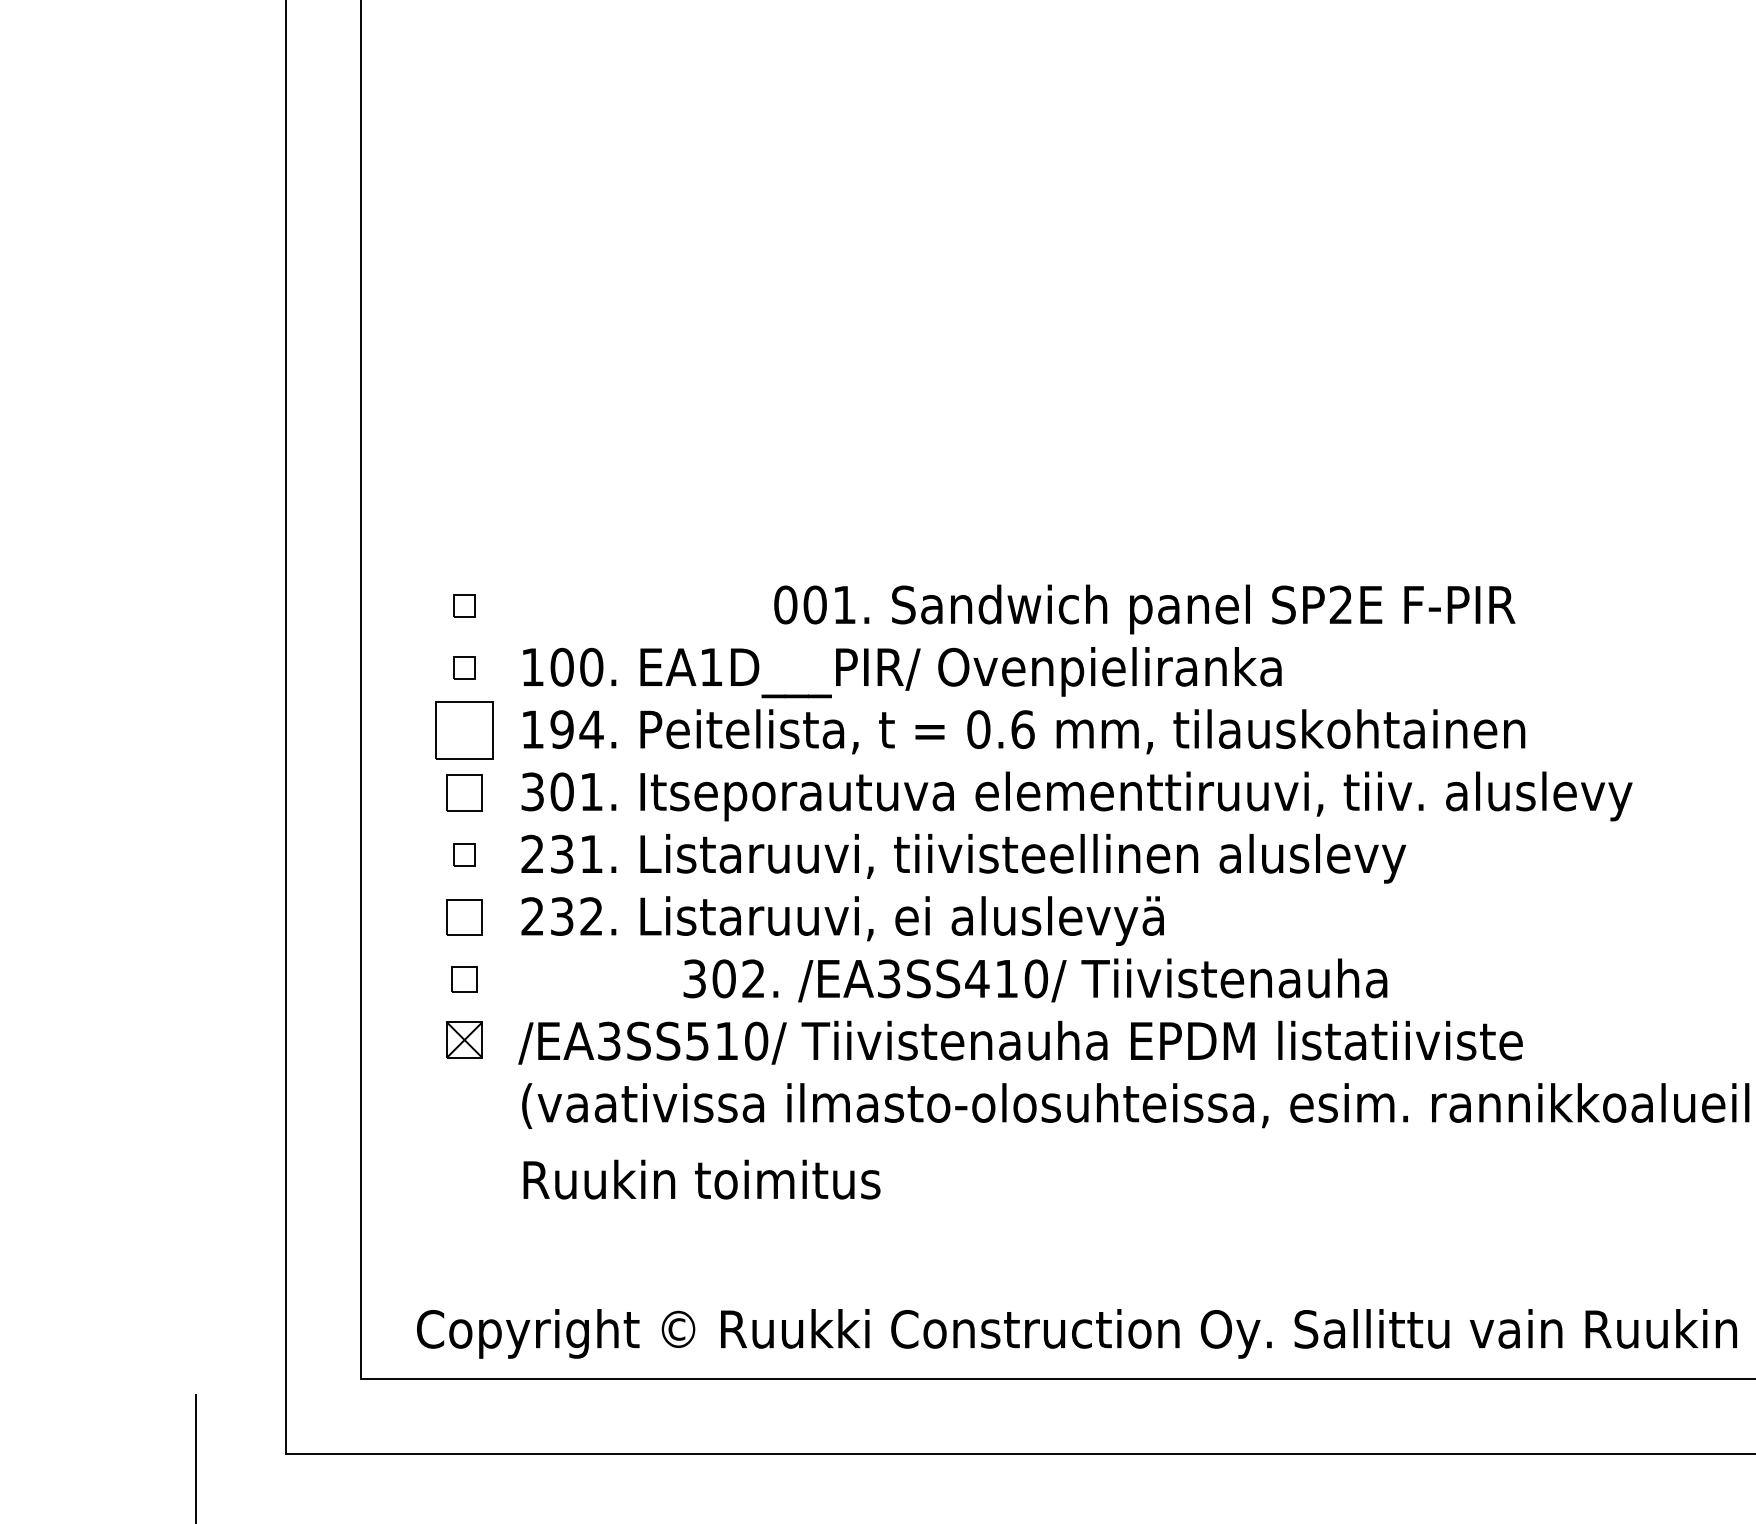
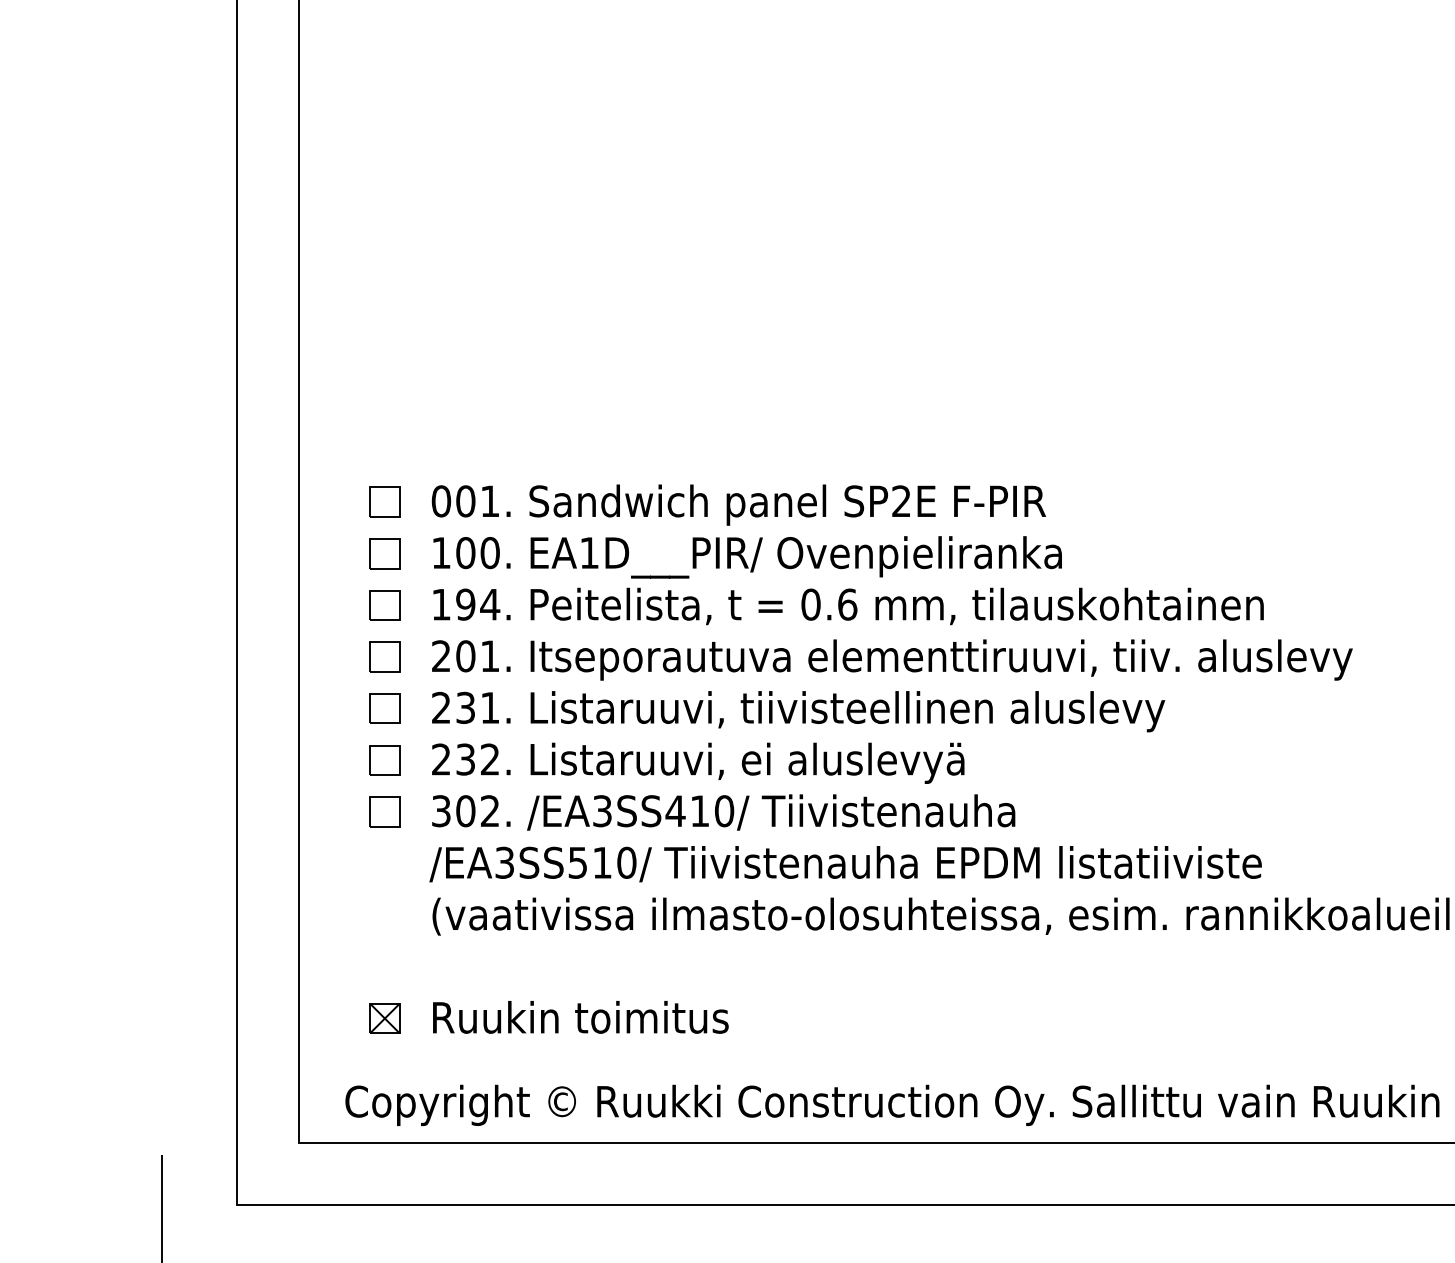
part: (464, 605) -> (384, 501), size x1.67
text: (1144, 609) -> (738, 505), moved
part: (464, 667) -> (384, 553), size x1.67
part: (464, 730) -> (384, 605), size x0.62
text: (532, 791) -> (441, 655), 301. -> 201.
part: (464, 854) -> (384, 708), size x1.67
part: (464, 979) -> (384, 811), size x1.43
text: (1035, 980) -> (723, 812), moved
part: (464, 1039) -> (384, 1018), moved
text: (701, 1179) -> (580, 1017), moved

